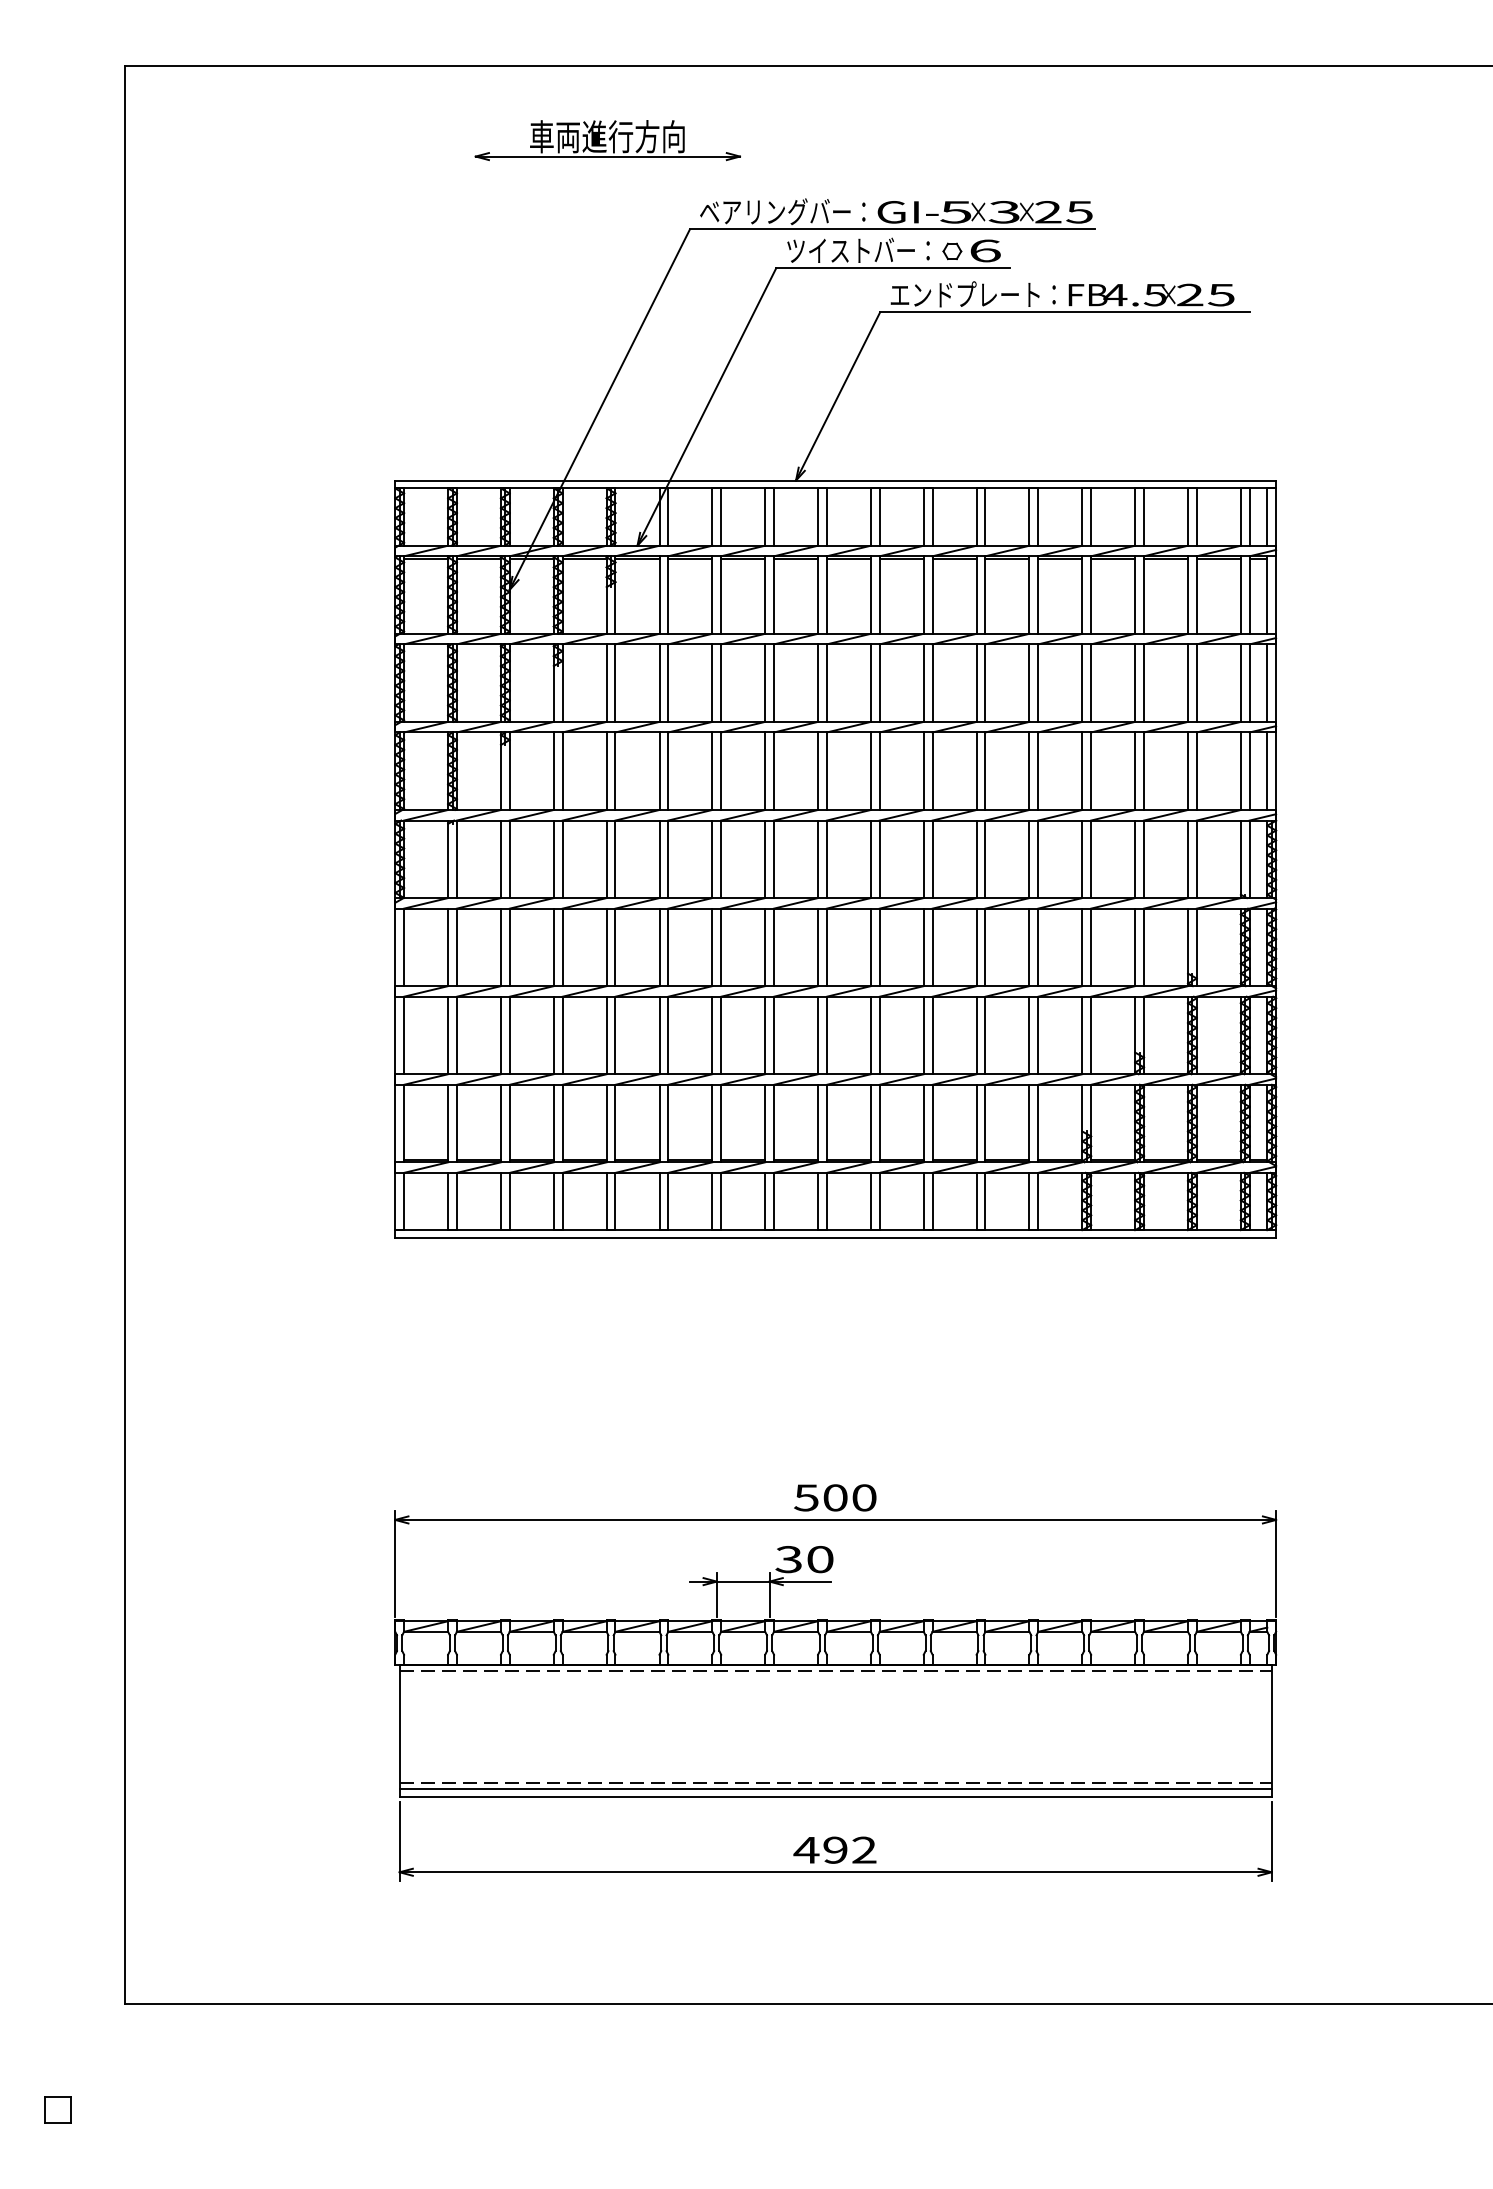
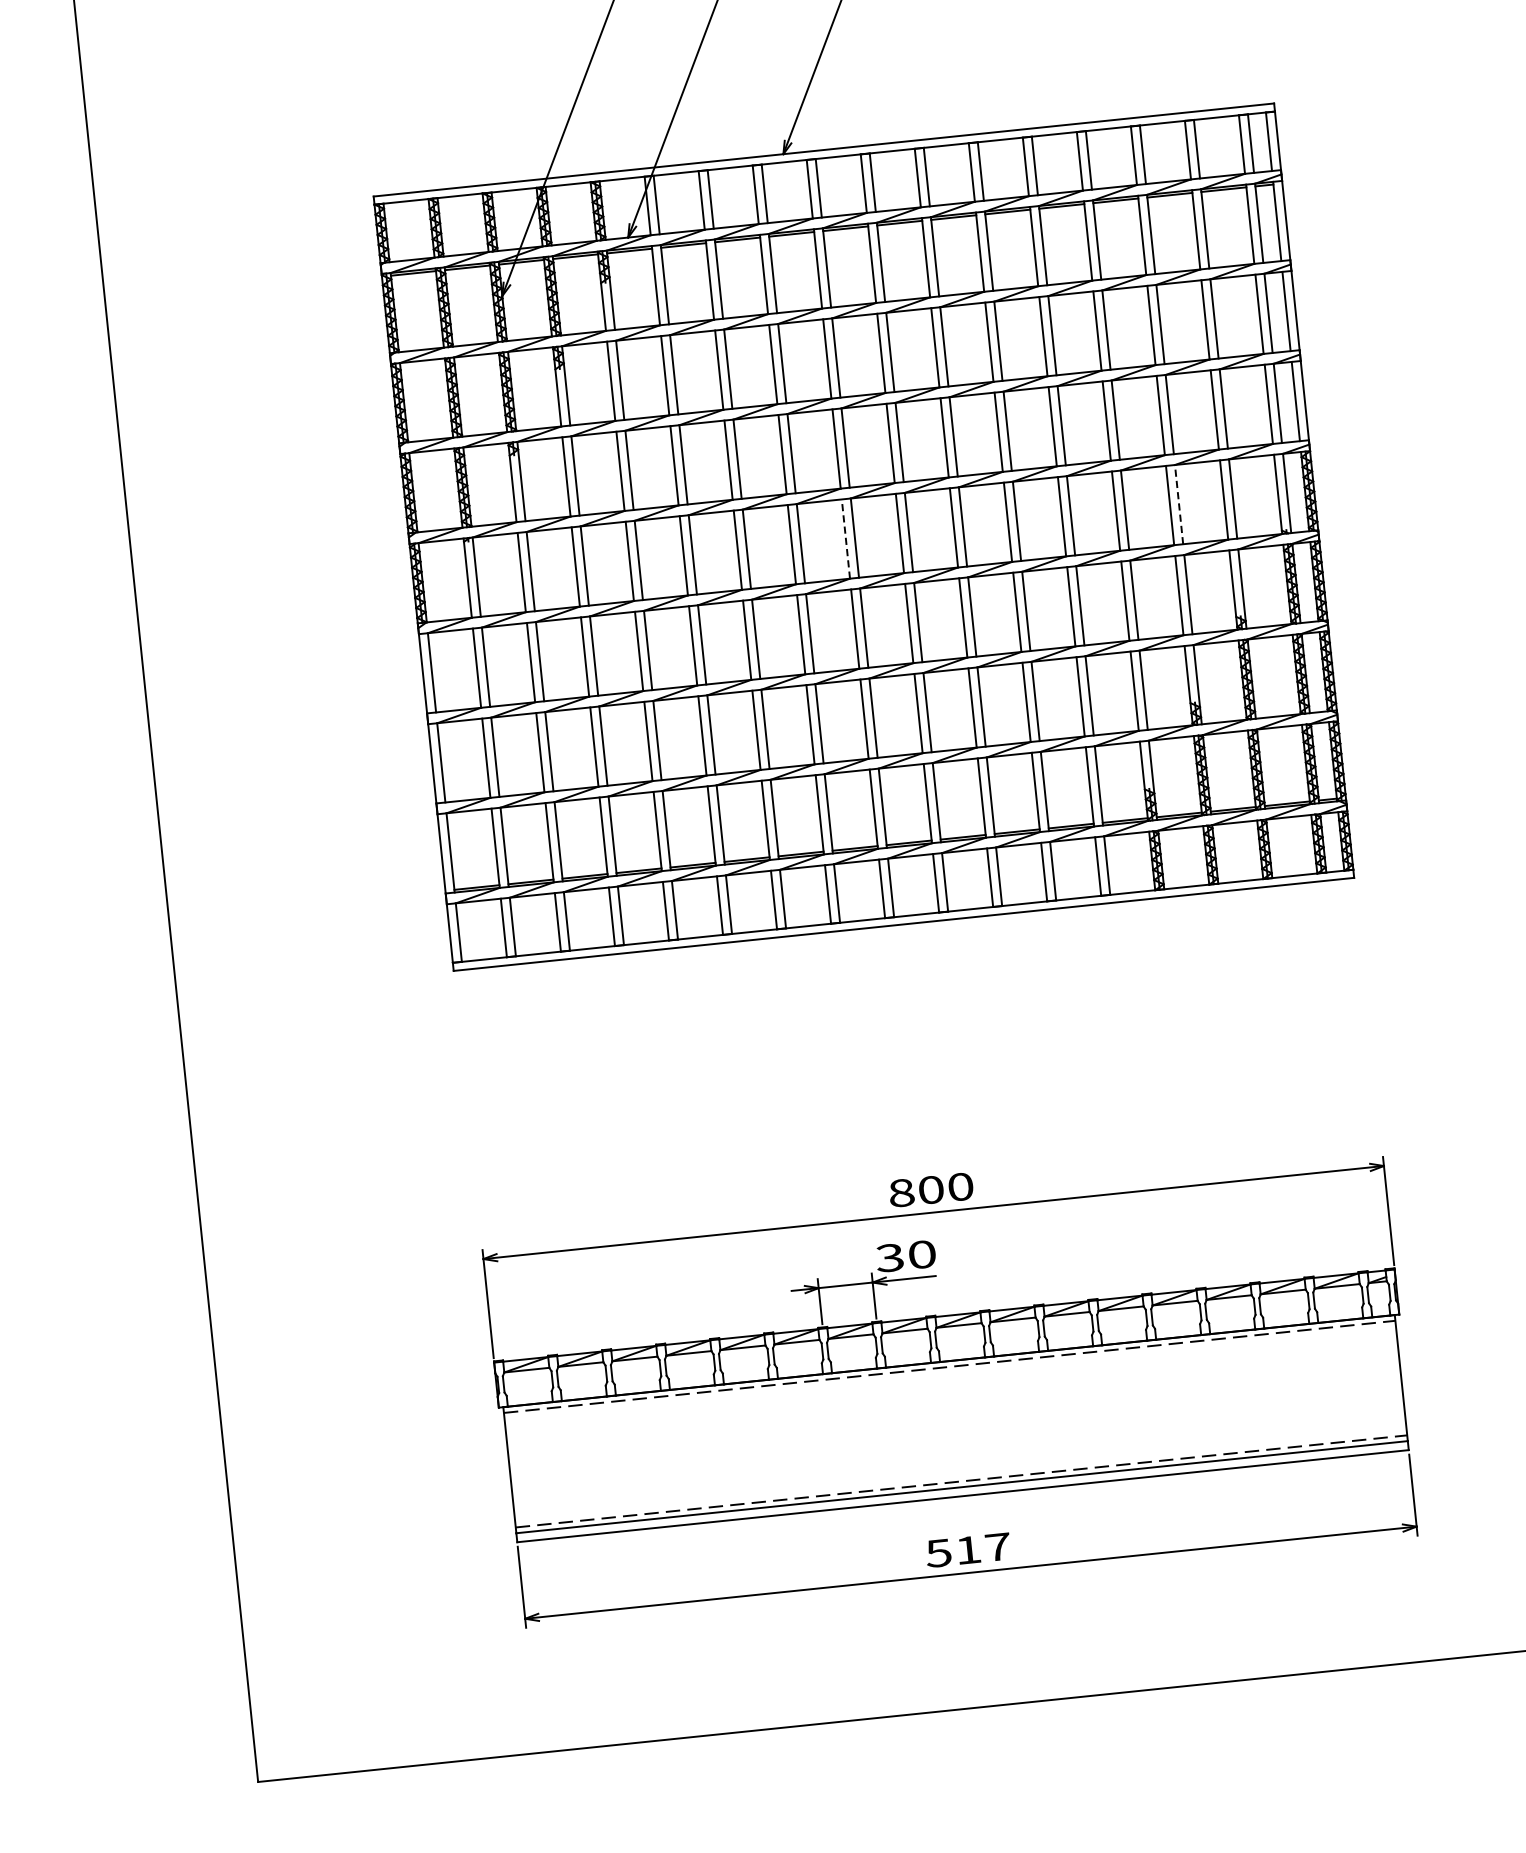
line: (818, 859) -> (846, 539), solid -> dashed
line: (1143, 859) -> (1178, 504), solid -> dashed
text: (806, 1497) -> (901, 1192), 500 -> 800
text: (834, 1849) -> (967, 1549), 492 -> 517

